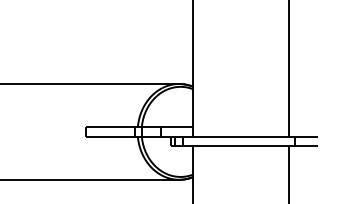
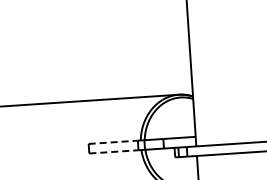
line: (110, 127) -> (113, 142), solid -> dashed
line: (110, 136) -> (114, 151), solid -> dashed

